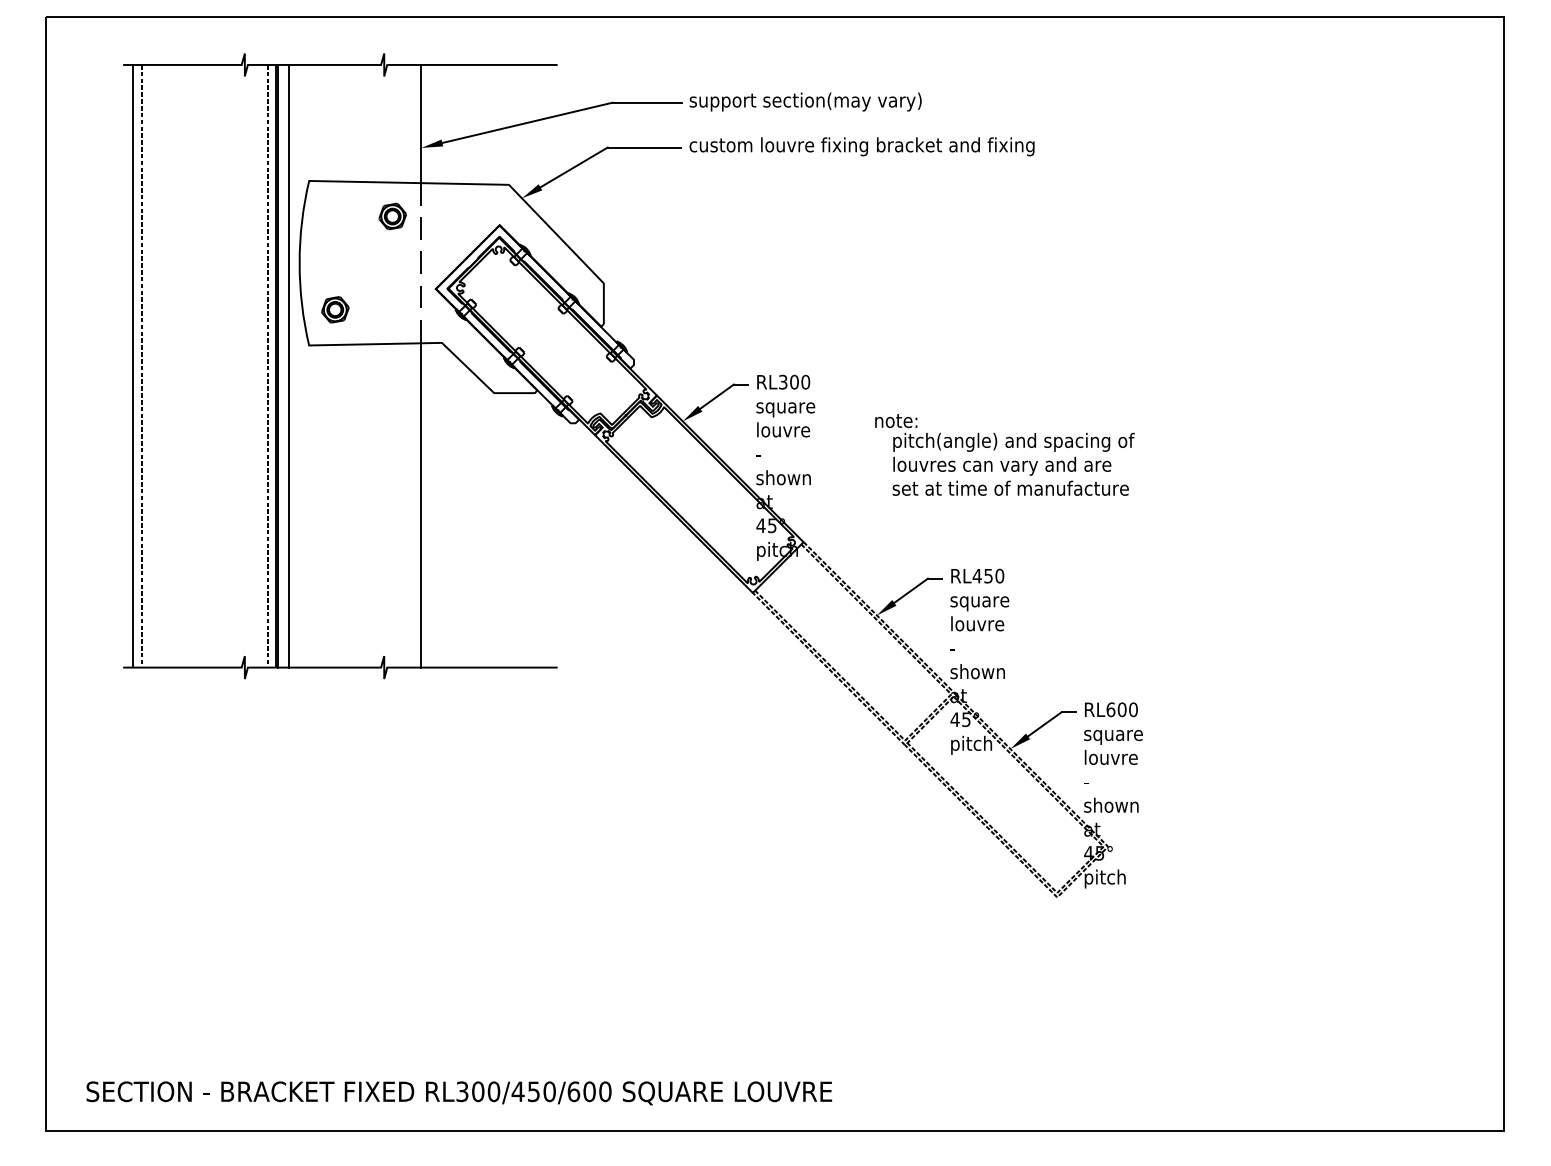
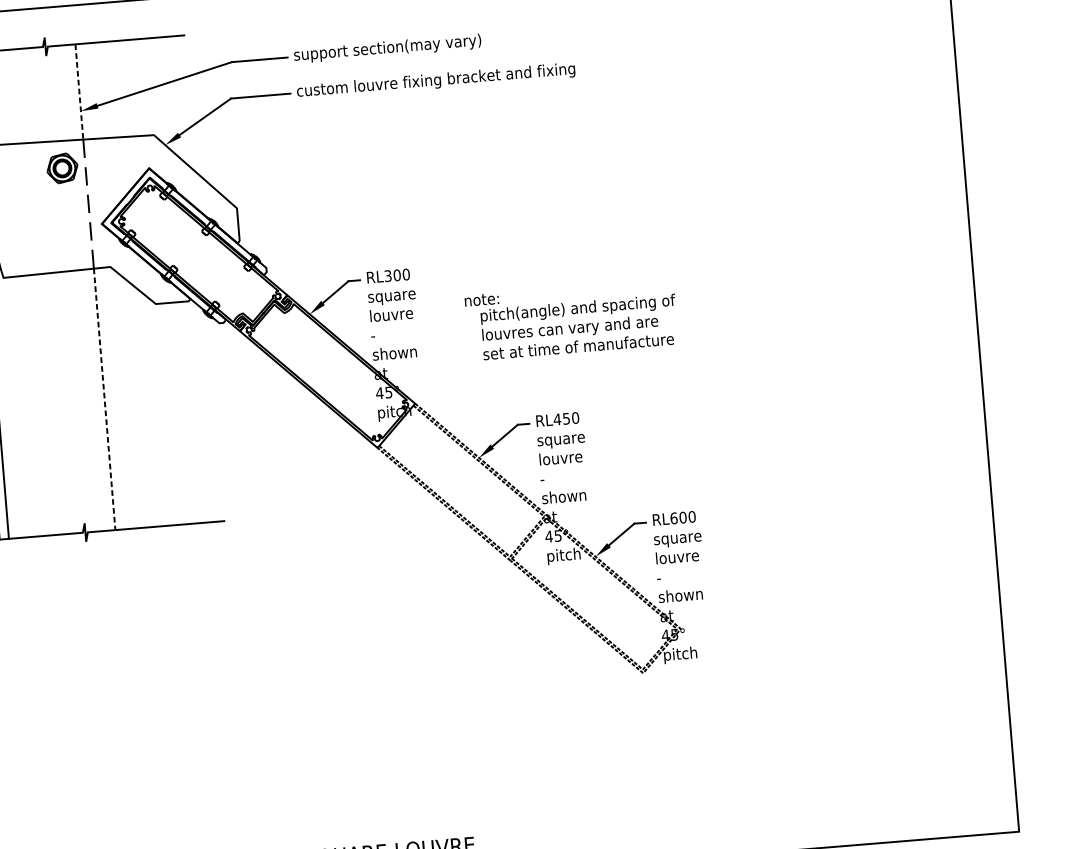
line: (421, 124) -> (79, 92), solid -> dashed
part: (392, 216) -> (62, 168), size x1.4
part: (335, 309) -> (22, 247), removed
line: (421, 505) -> (104, 399), solid -> dashed

